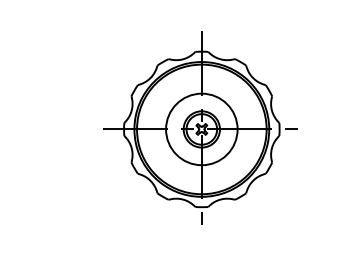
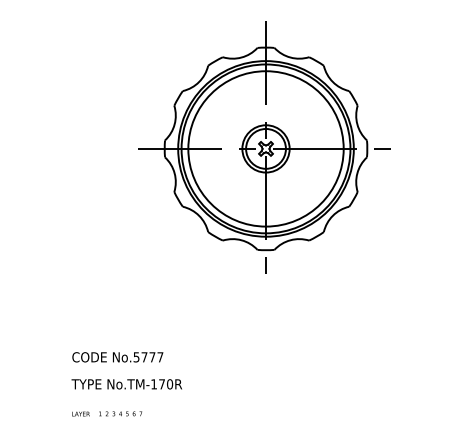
circle: (201, 129) -> (265, 148), size x1.67

